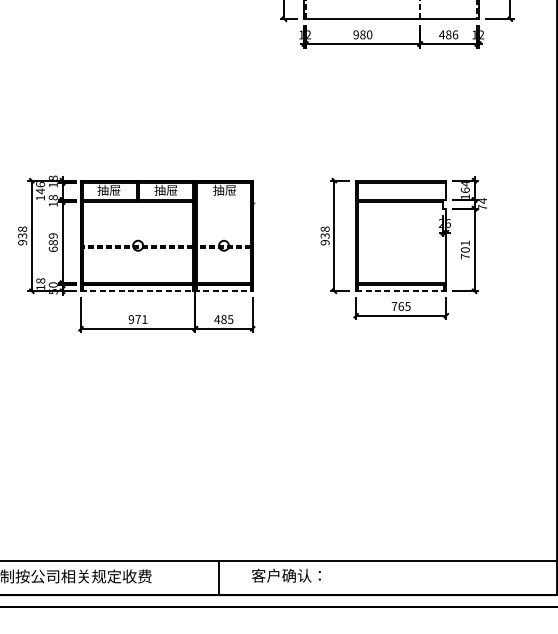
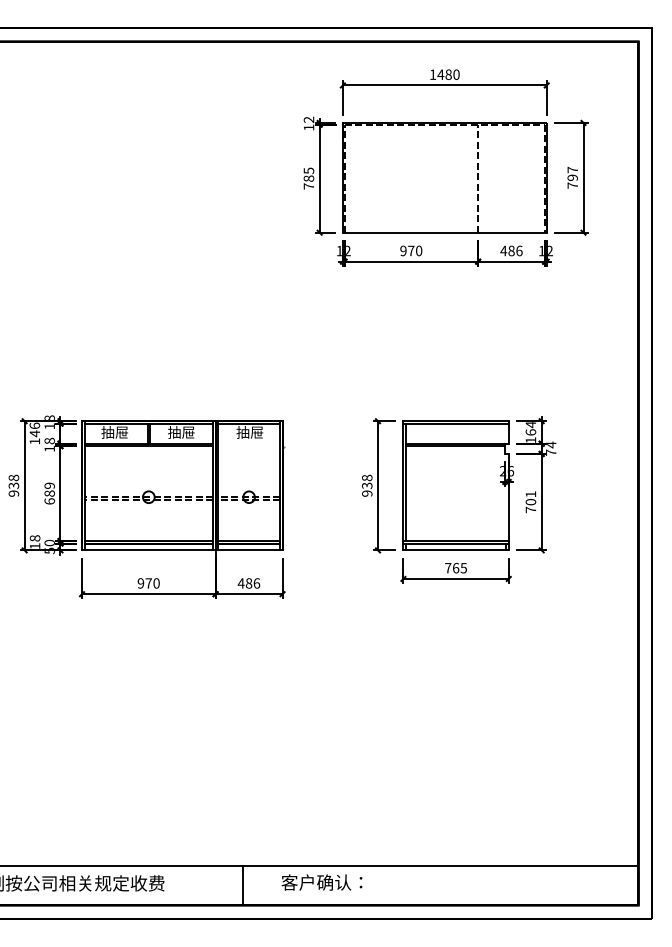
text: (363, 34) -> (411, 250), 980 -> 970
line: (166, 291) -> (182, 550), dashed -> solid
line: (401, 291) -> (456, 550), dashed -> solid
text: (144, 319) -> (156, 583), 971 -> 970
text: (230, 319) -> (256, 583), 485 -> 486

